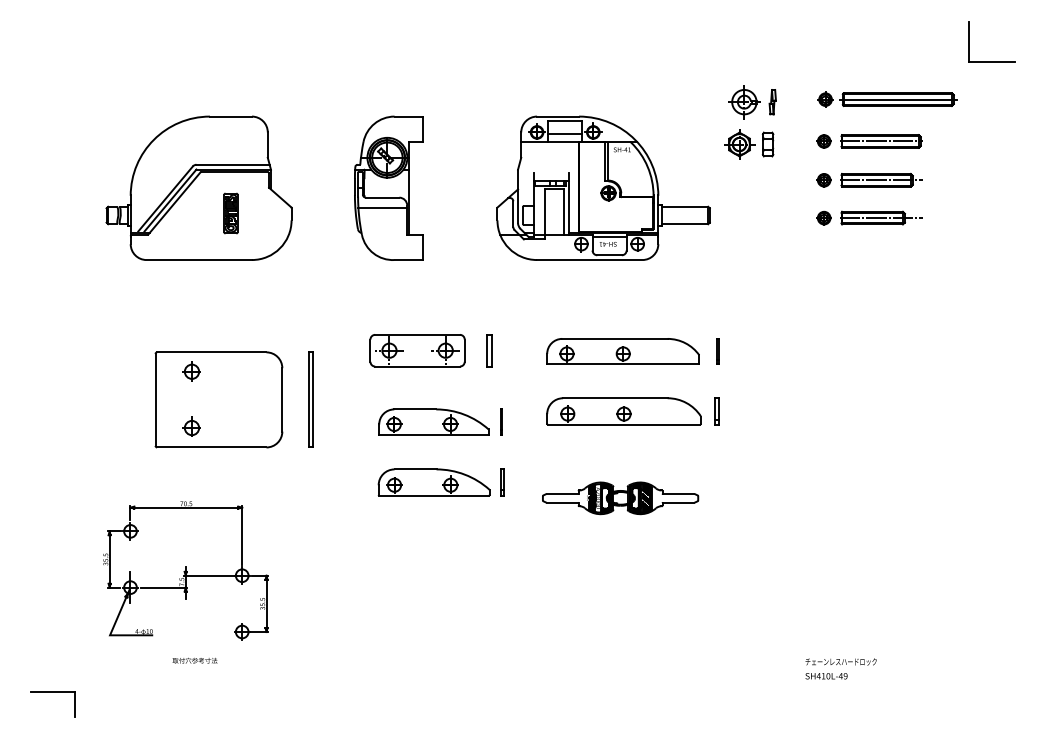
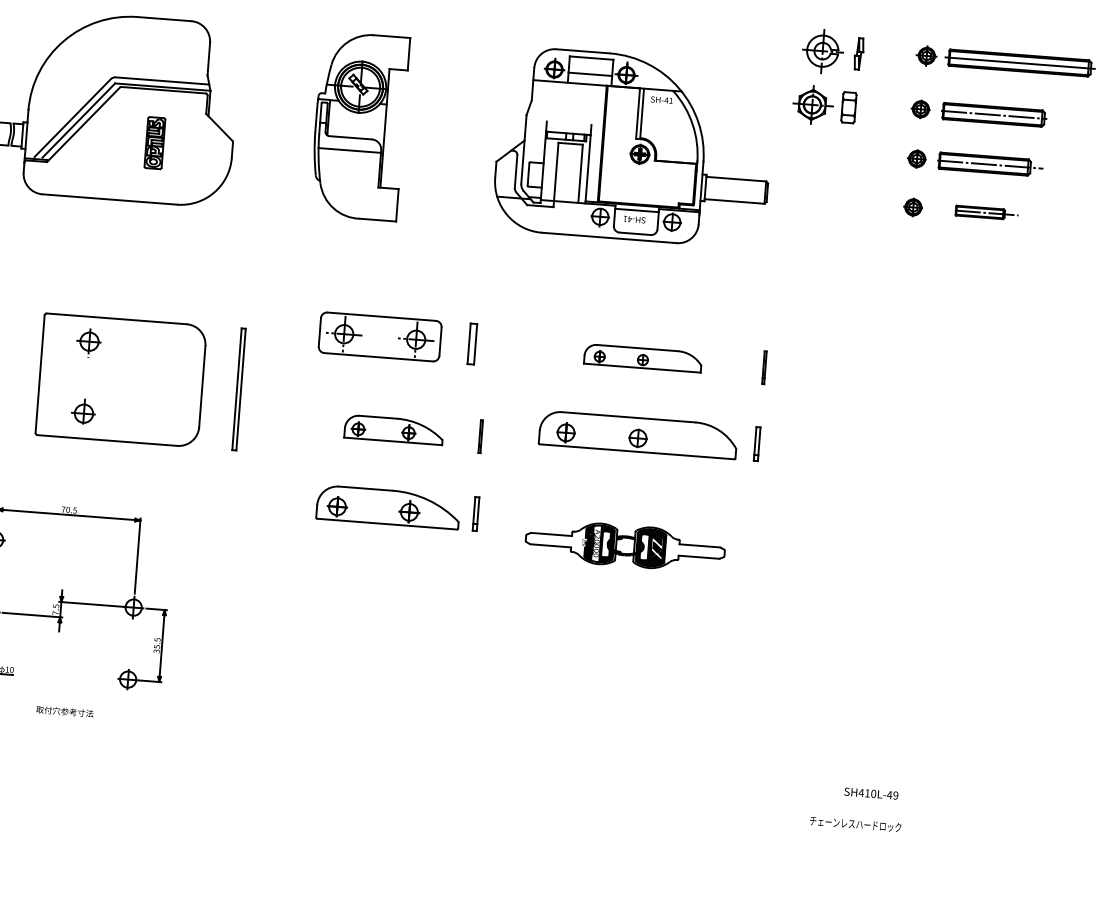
part: (881, 217) -> (986, 212), size x0.6
part: (622, 351) -> (642, 358), size x0.6
part: (433, 421) -> (393, 429), size x0.7
text: (840, 661) -> (854, 823), moved

